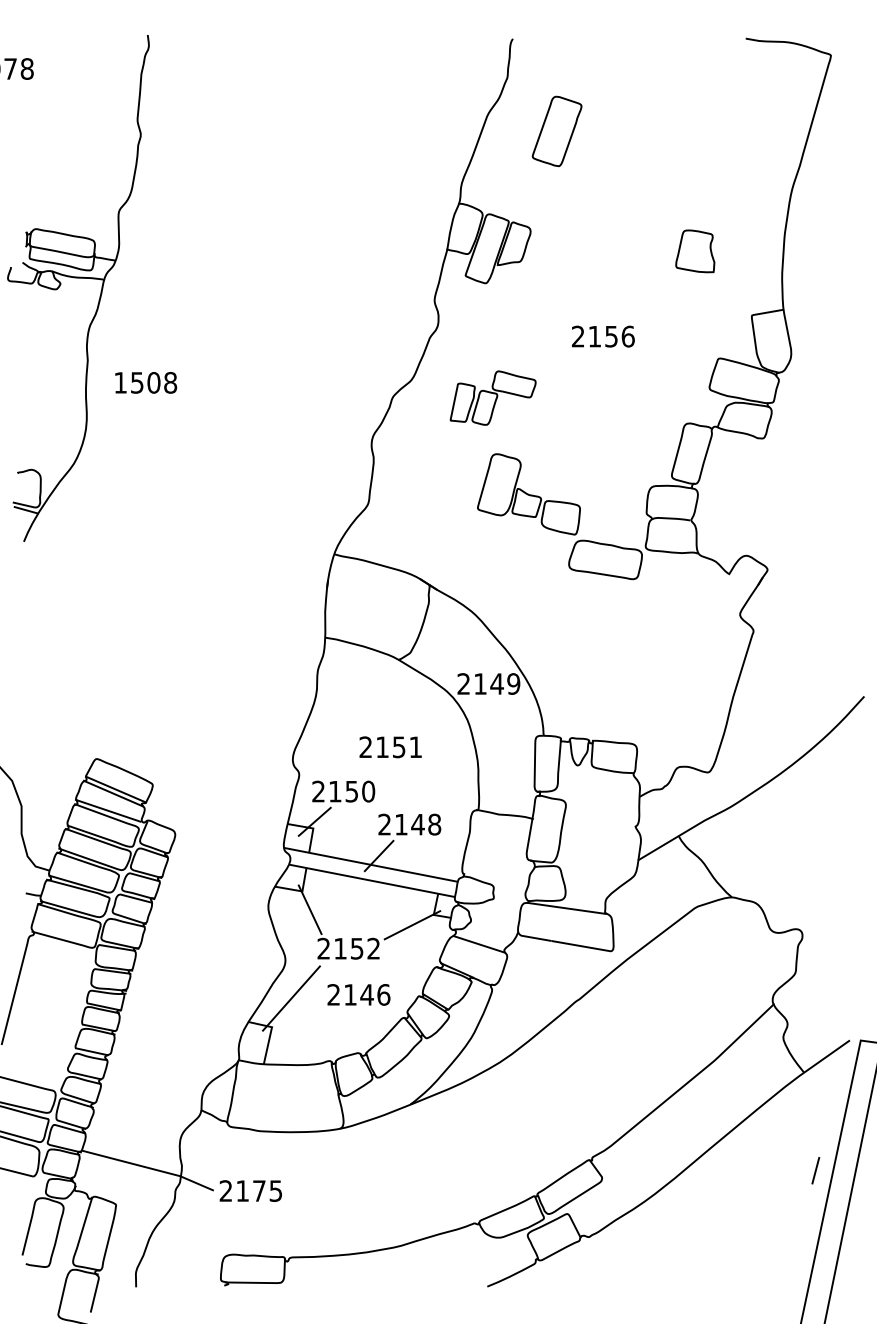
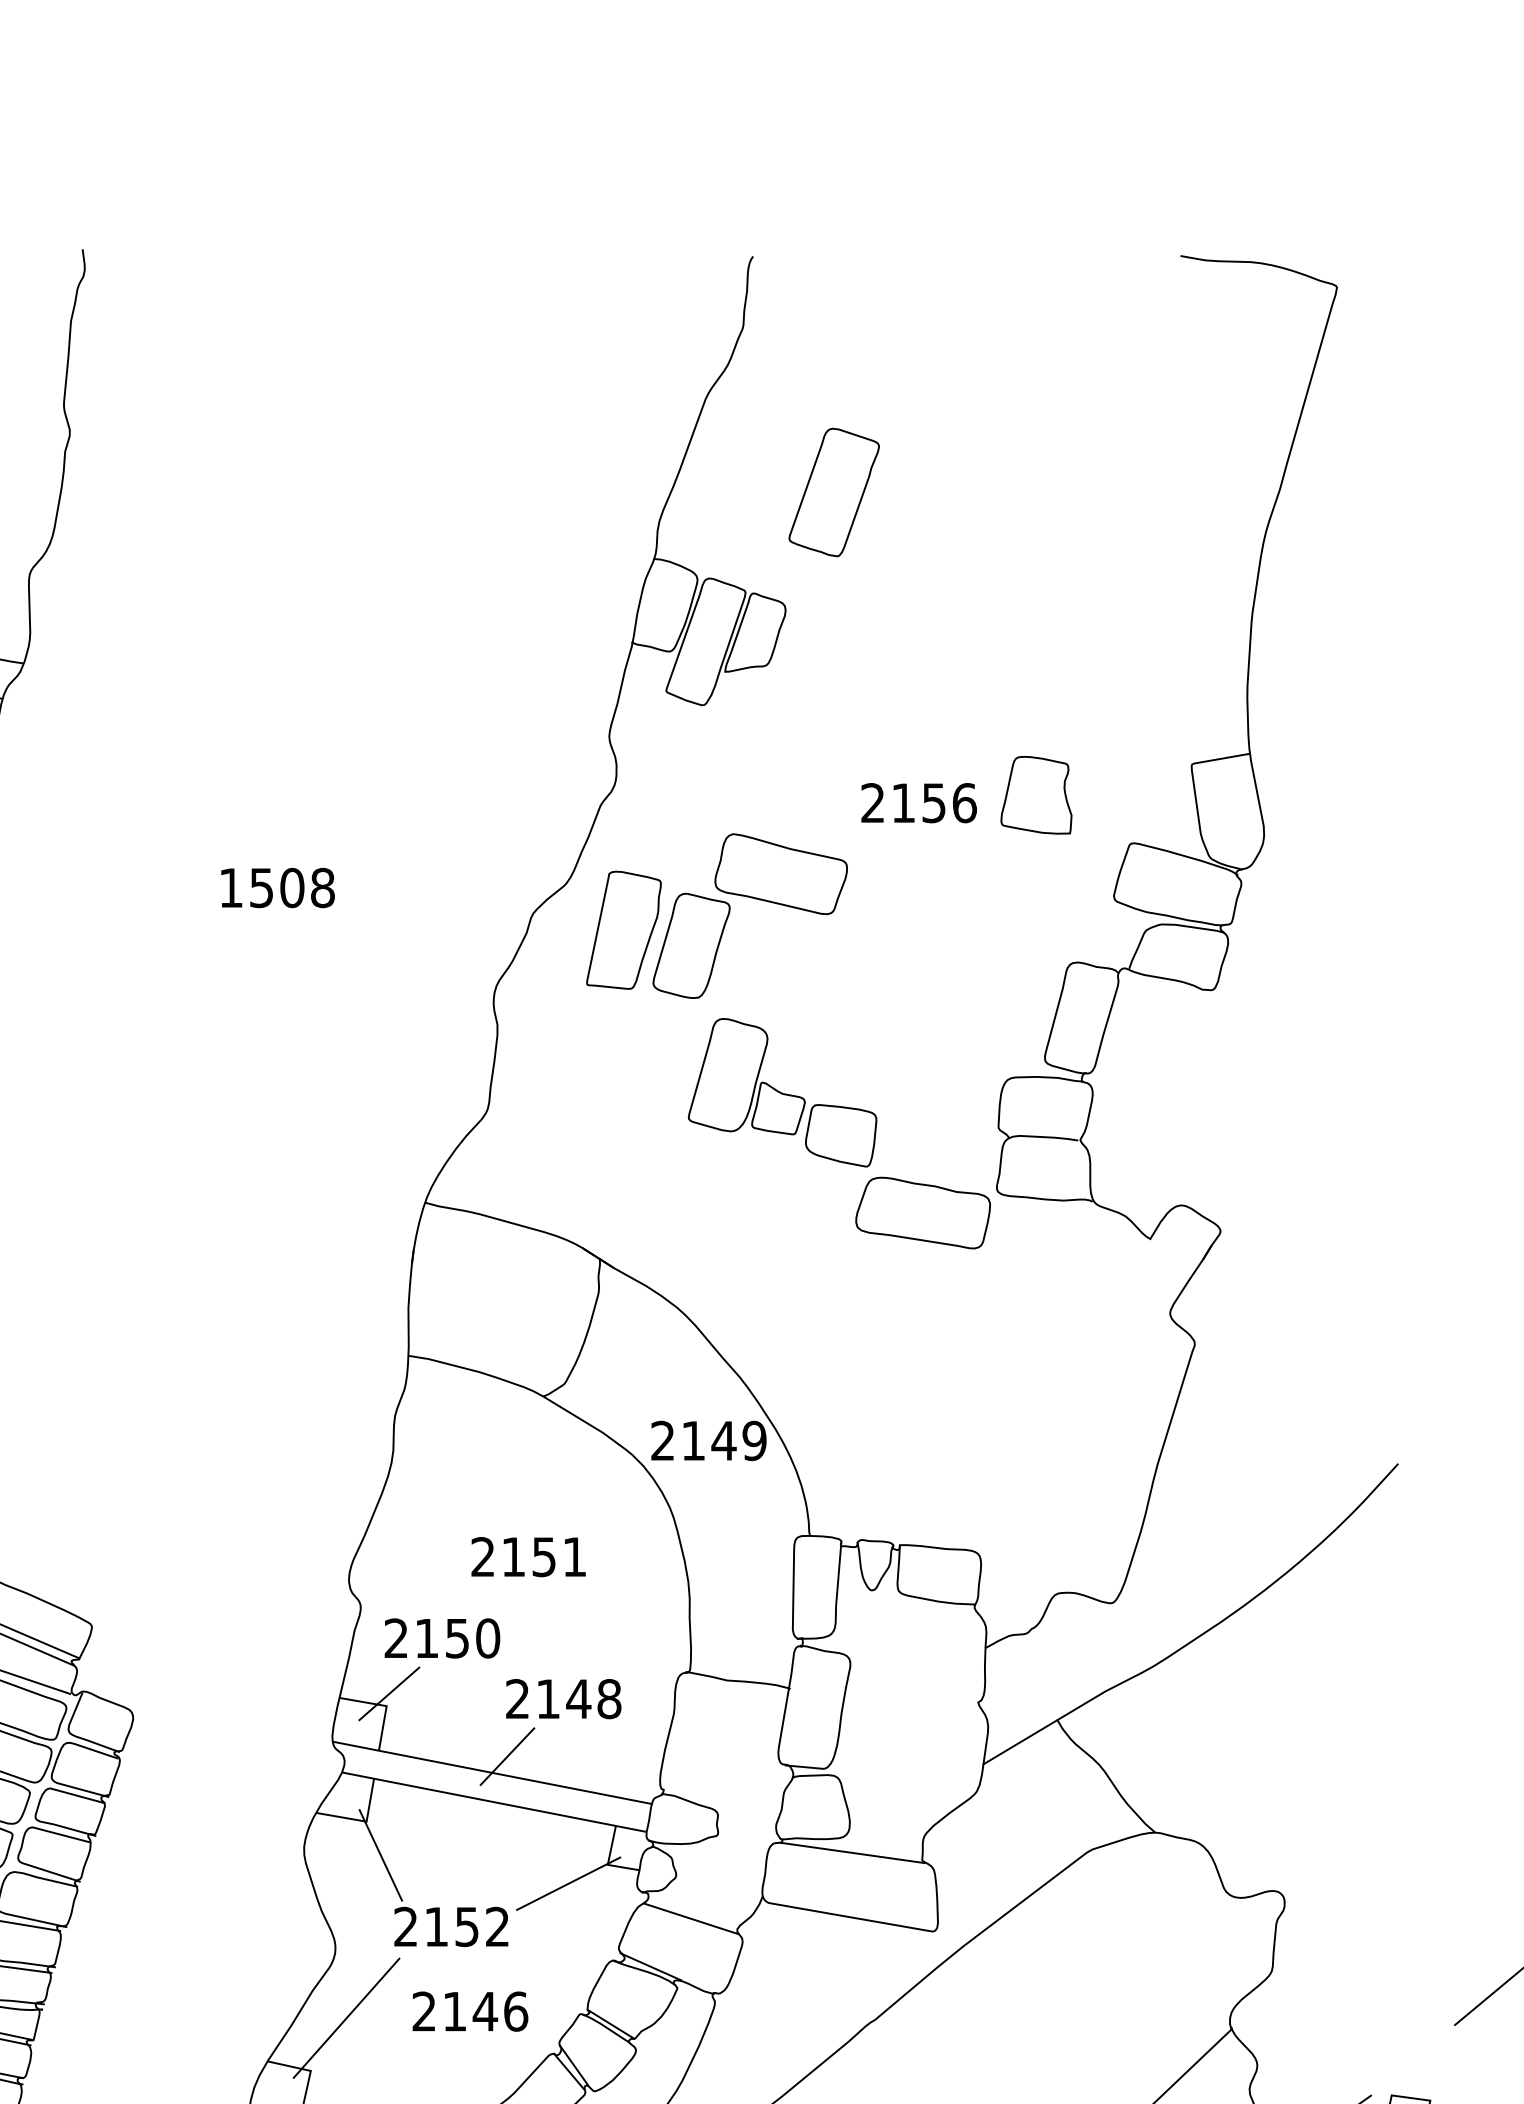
part: (556, 131) -> (833, 492), moved
part: (695, 251) -> (1036, 795), moved
text: (146, 382) -> (278, 887), moved
part: (492, 397) -> (715, 914), size x1.67

